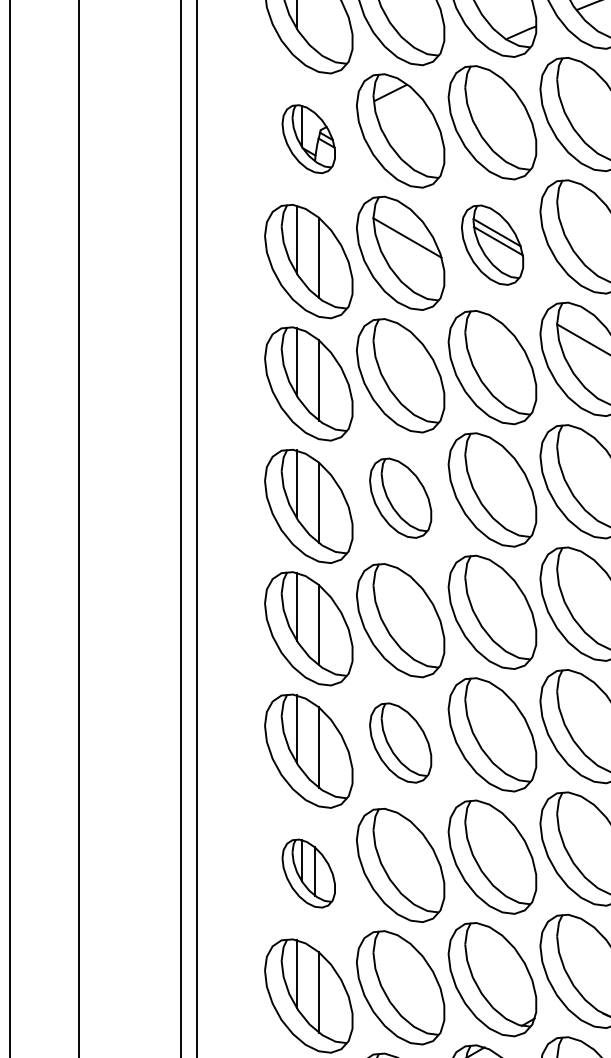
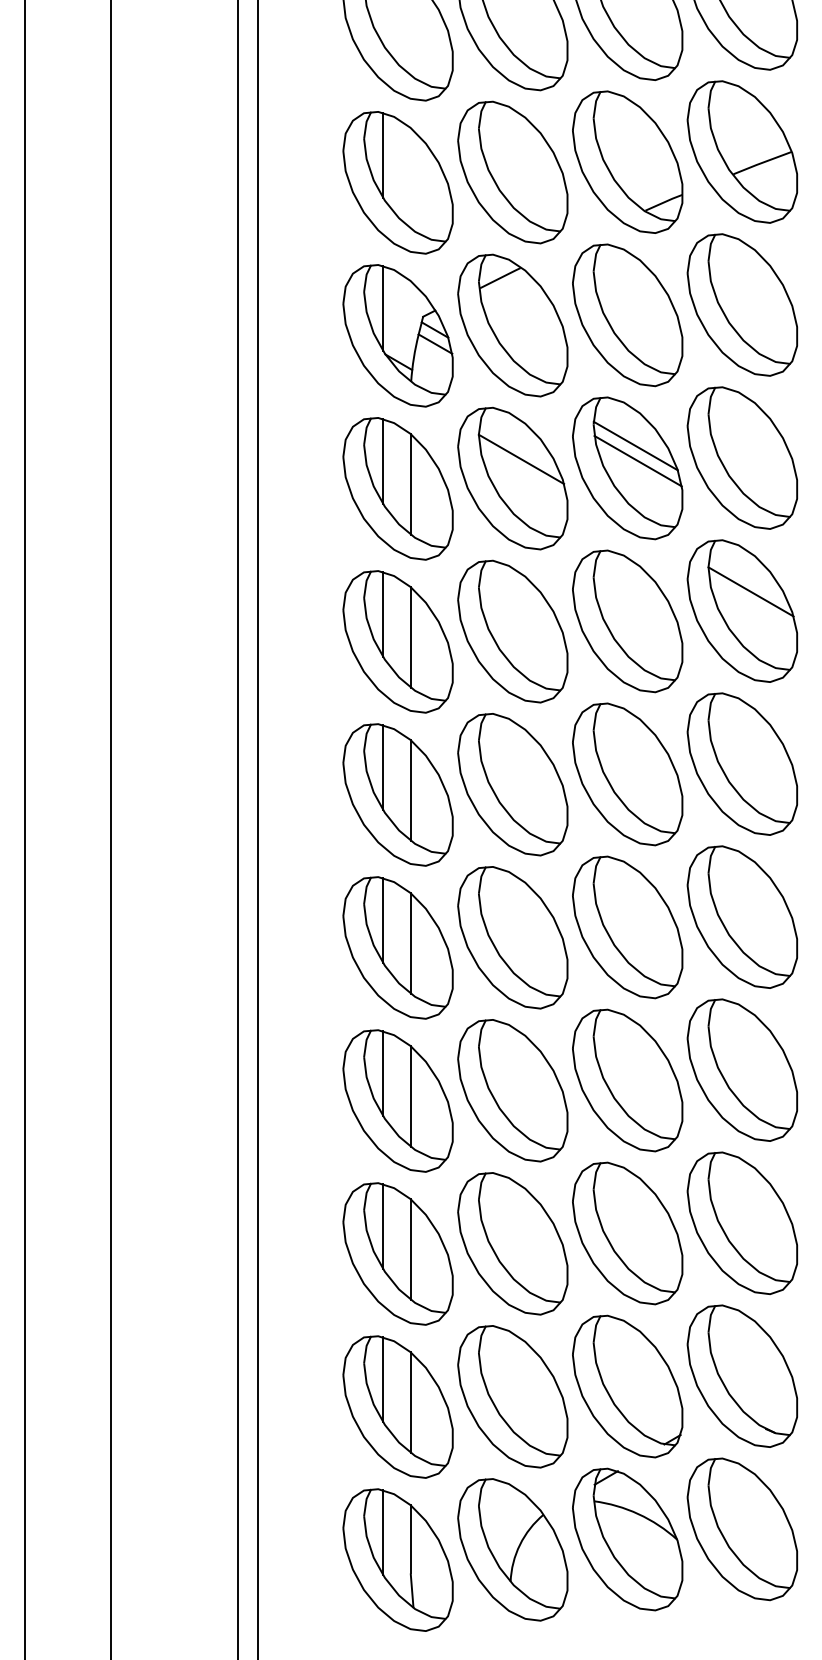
part: (308, 138) -> (397, 335), size x1.67
part: (492, 245) -> (627, 468), size x1.43
part: (400, 498) -> (512, 784), size x1.43
part: (400, 742) -> (512, 1090), size x1.43
part: (308, 873) -> (397, 1253), size x1.67

